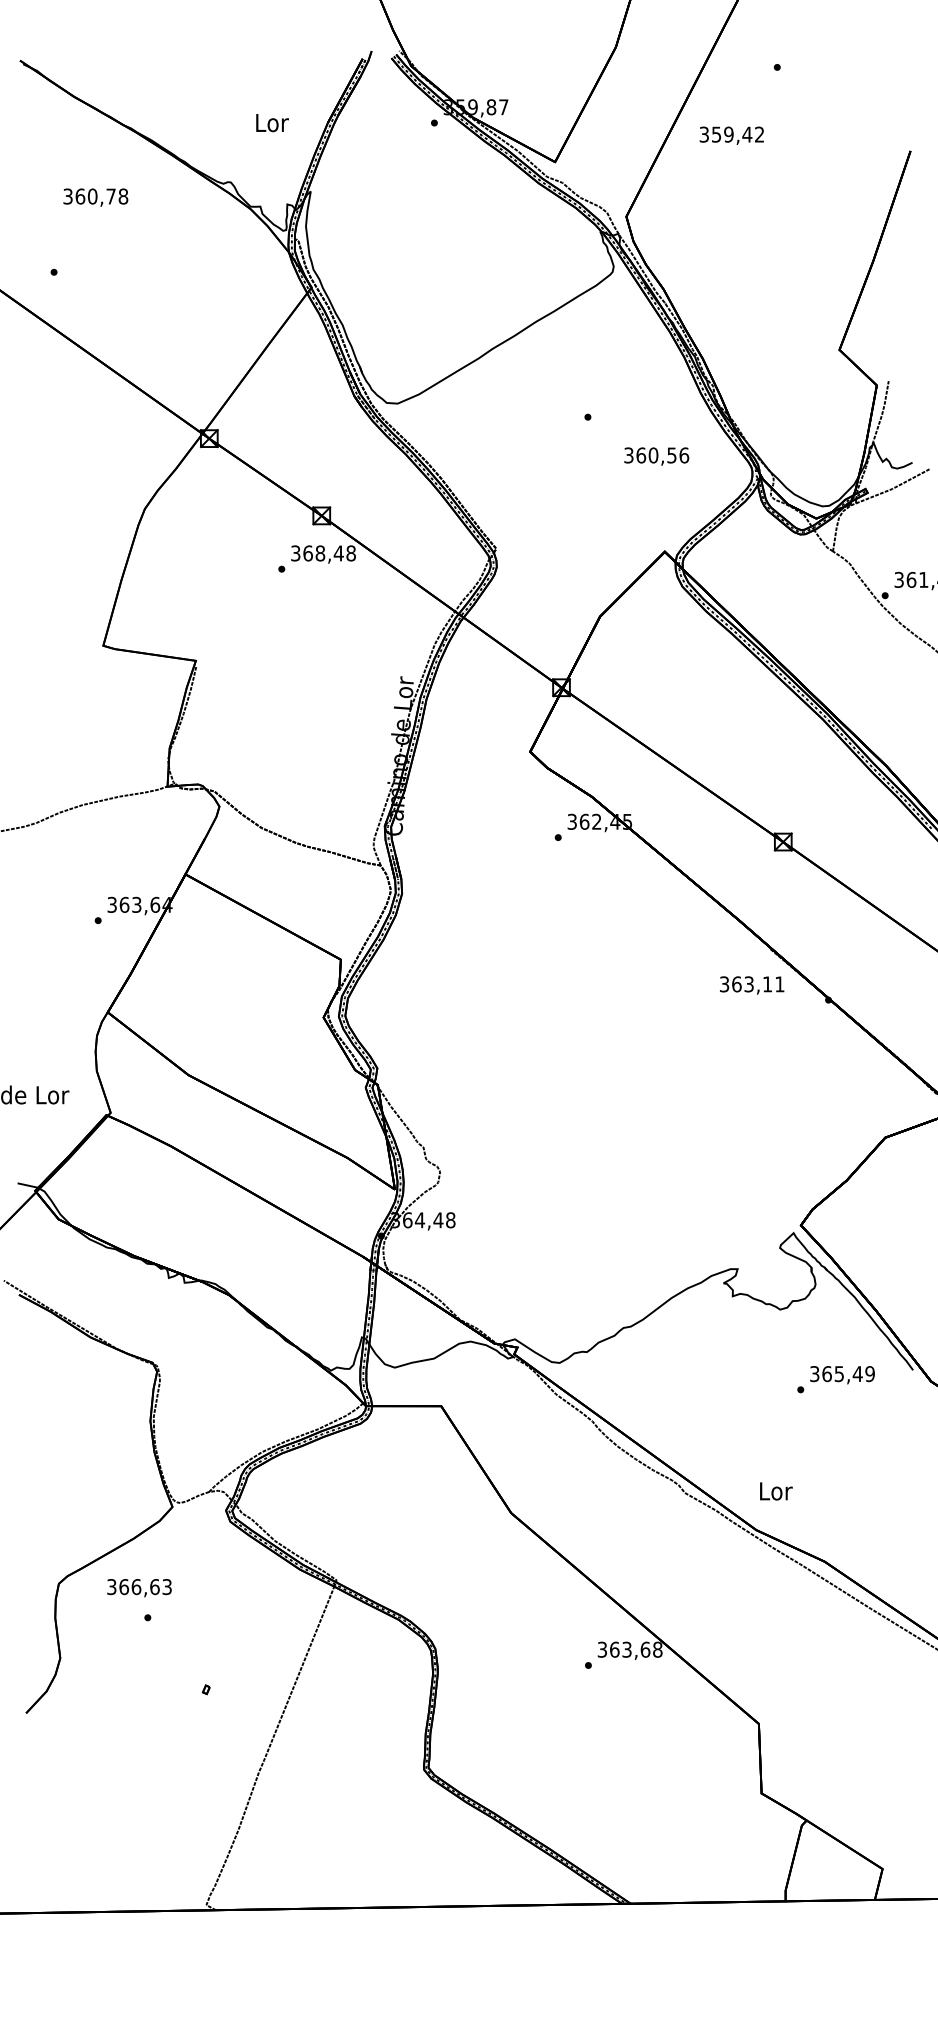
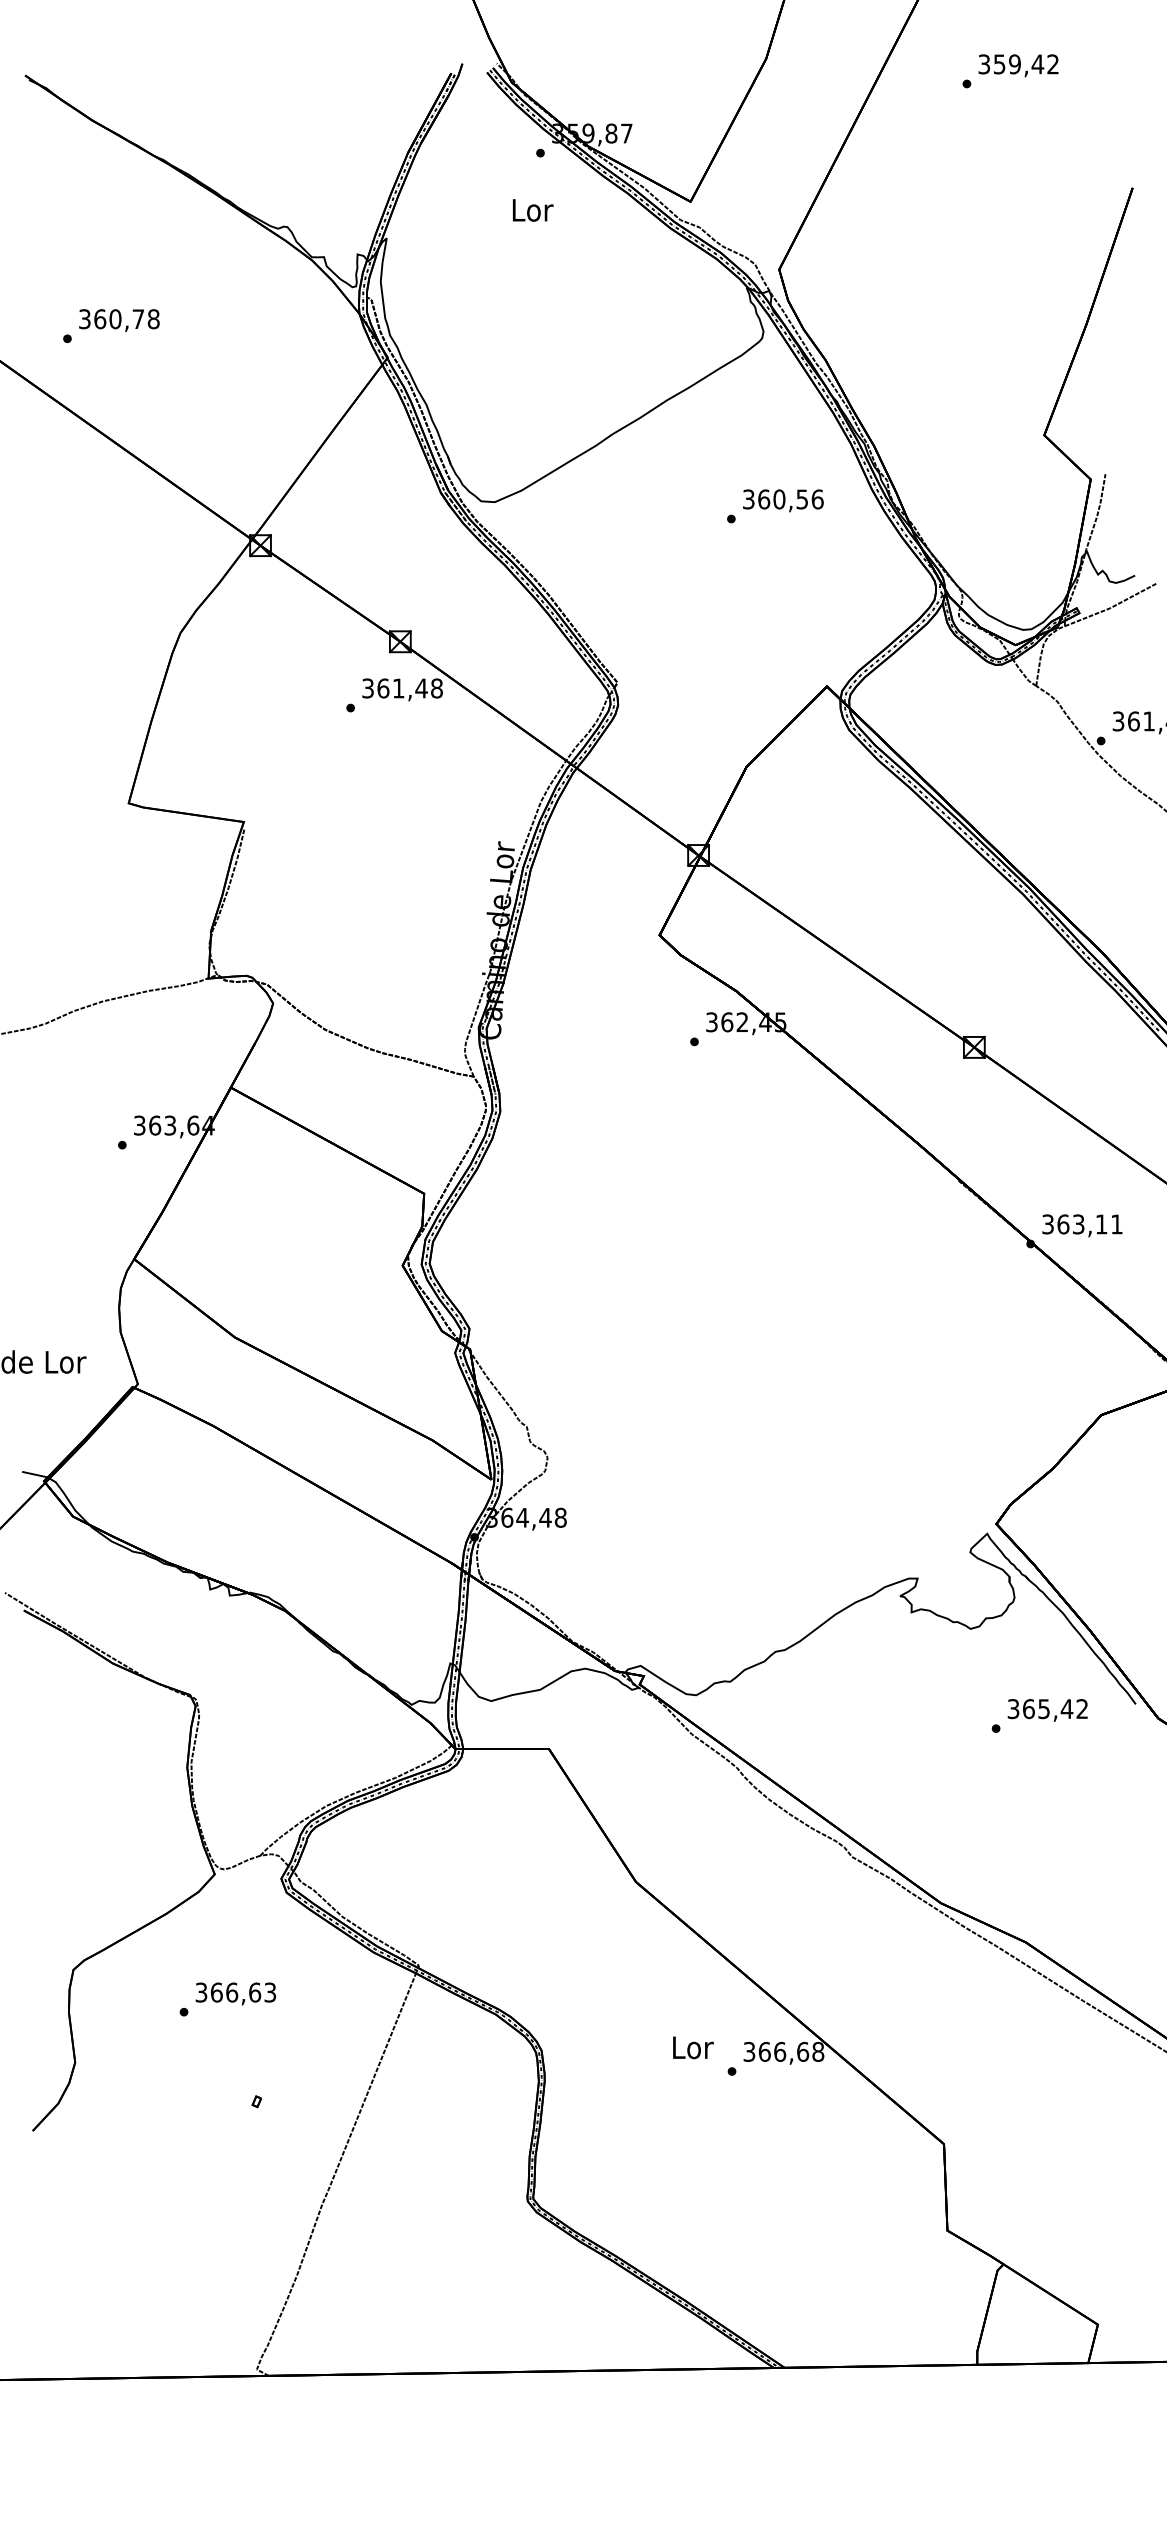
text: (272, 123) -> (533, 210), moved
text: (731, 135) -> (1018, 65), moved
text: (95, 197) -> (118, 320), moved
text: (656, 456) -> (783, 500), moved
text: (320, 553) -> (398, 688), 368,48 -> 361,48
text: (752, 985) -> (1082, 1225), moved
text: (869, 1374) -> (1081, 1709), 365,49 -> 365,42
text: (776, 1491) -> (693, 2047), moved
text: (139, 1588) -> (235, 1994), moved
text: (626, 1649) -> (779, 2051), 363,68 -> 366,68

